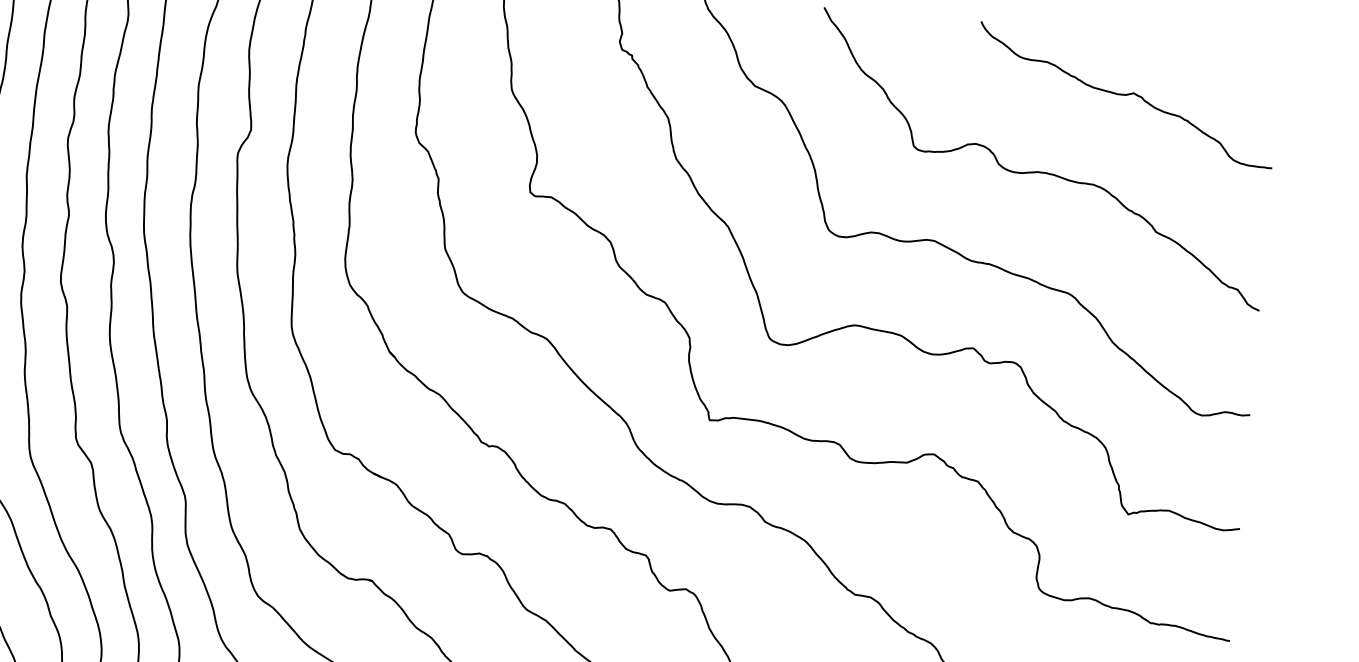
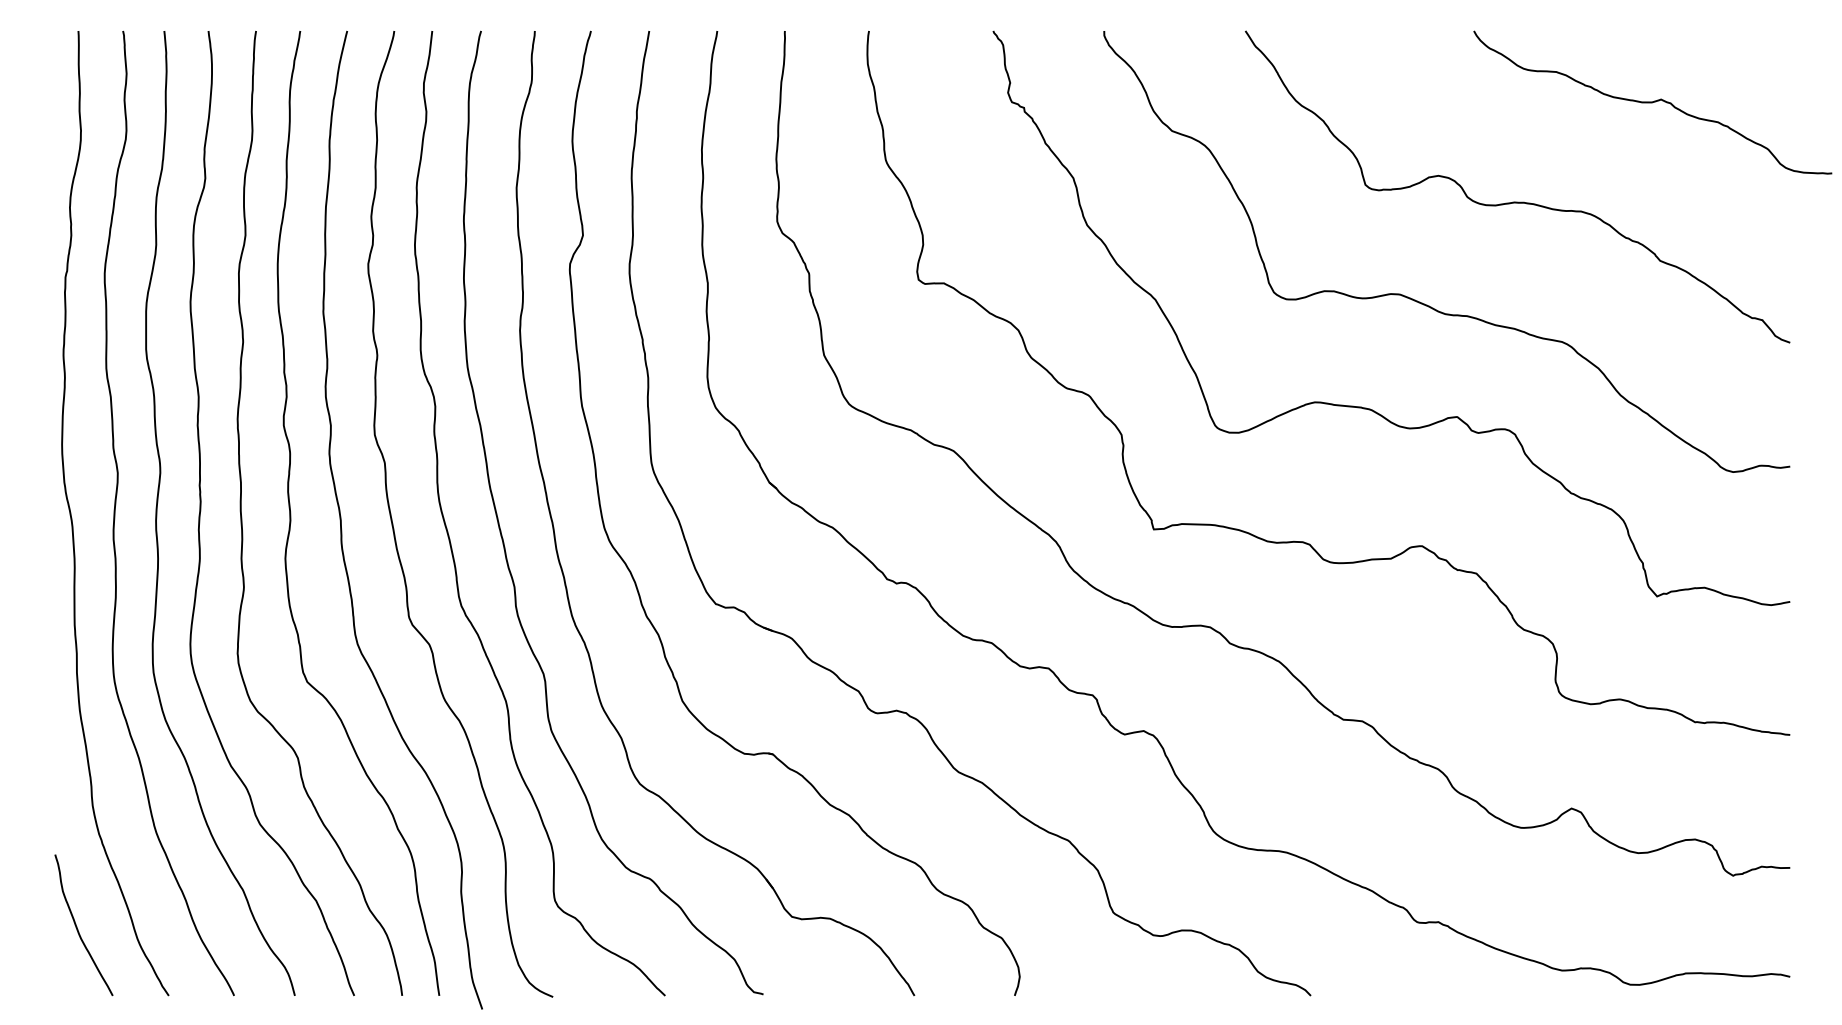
curve: (1126, 95) -> (1652, 102), moved

